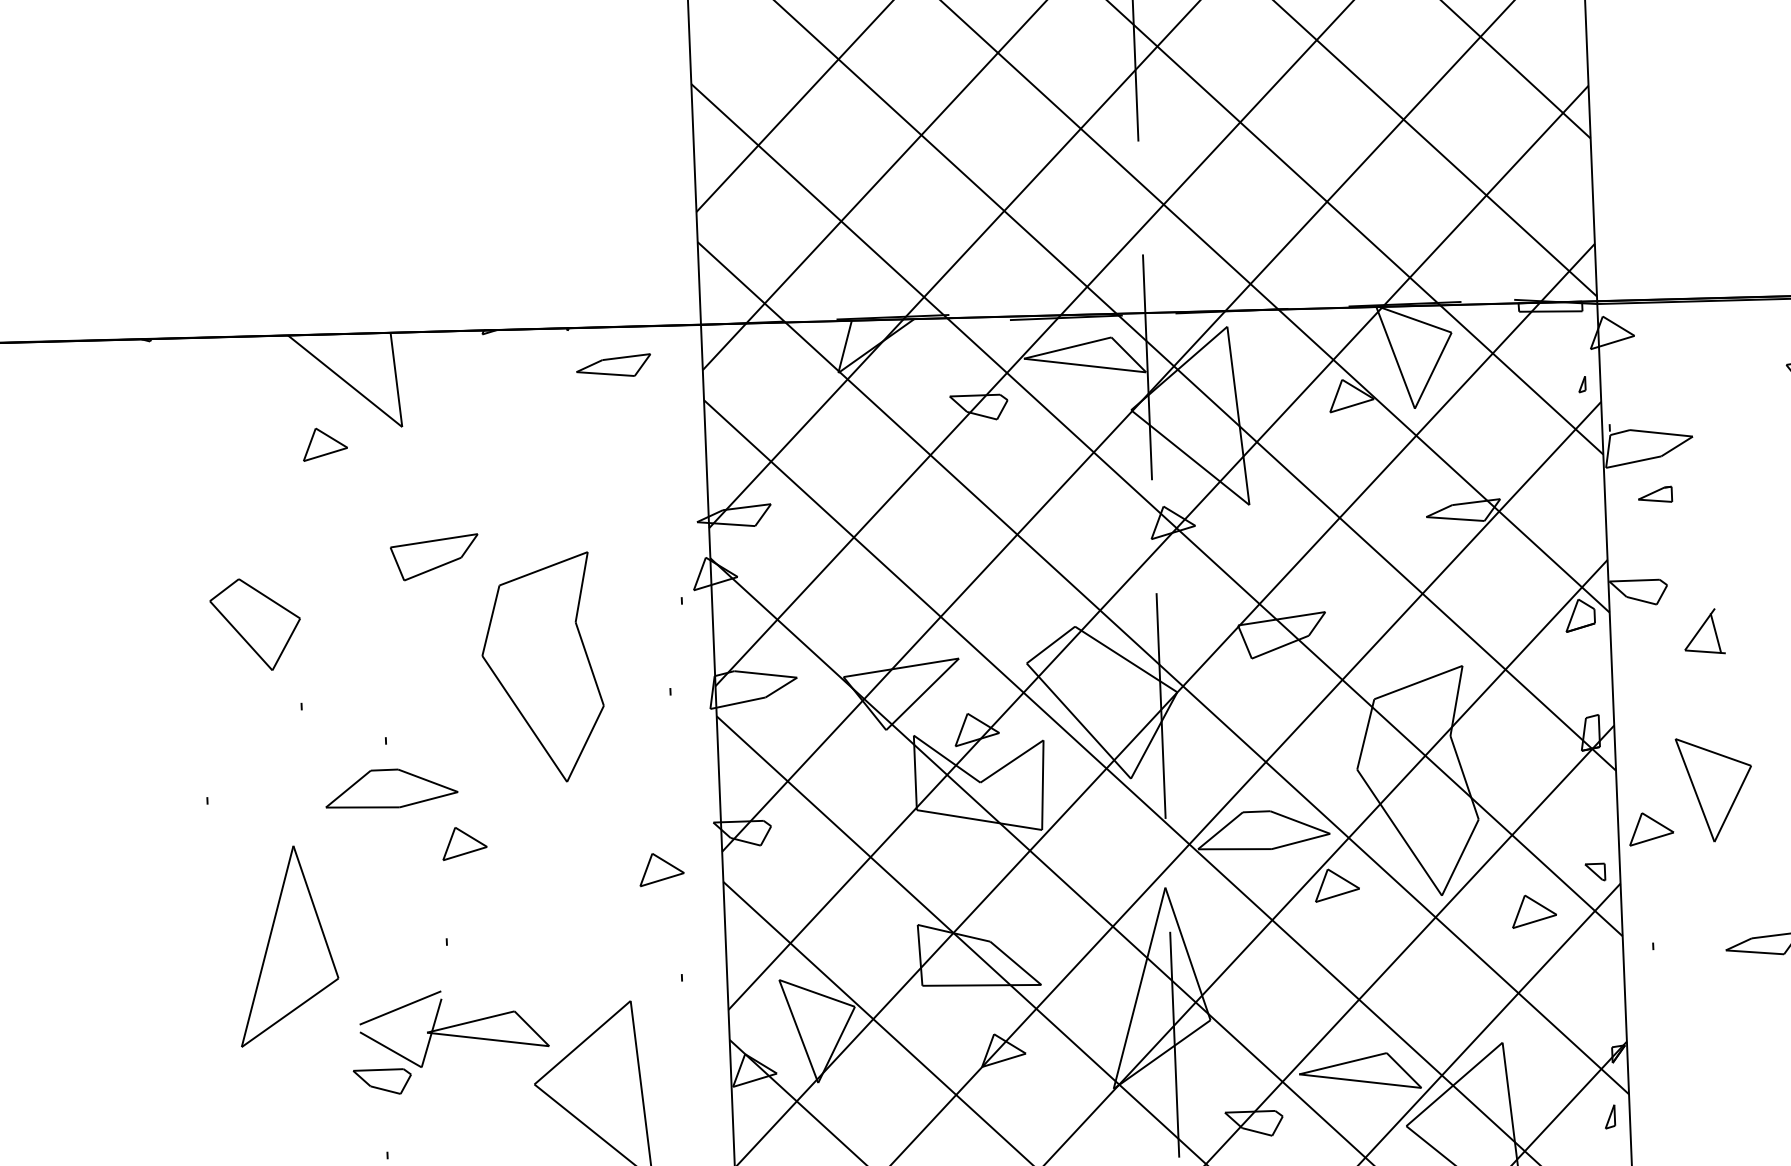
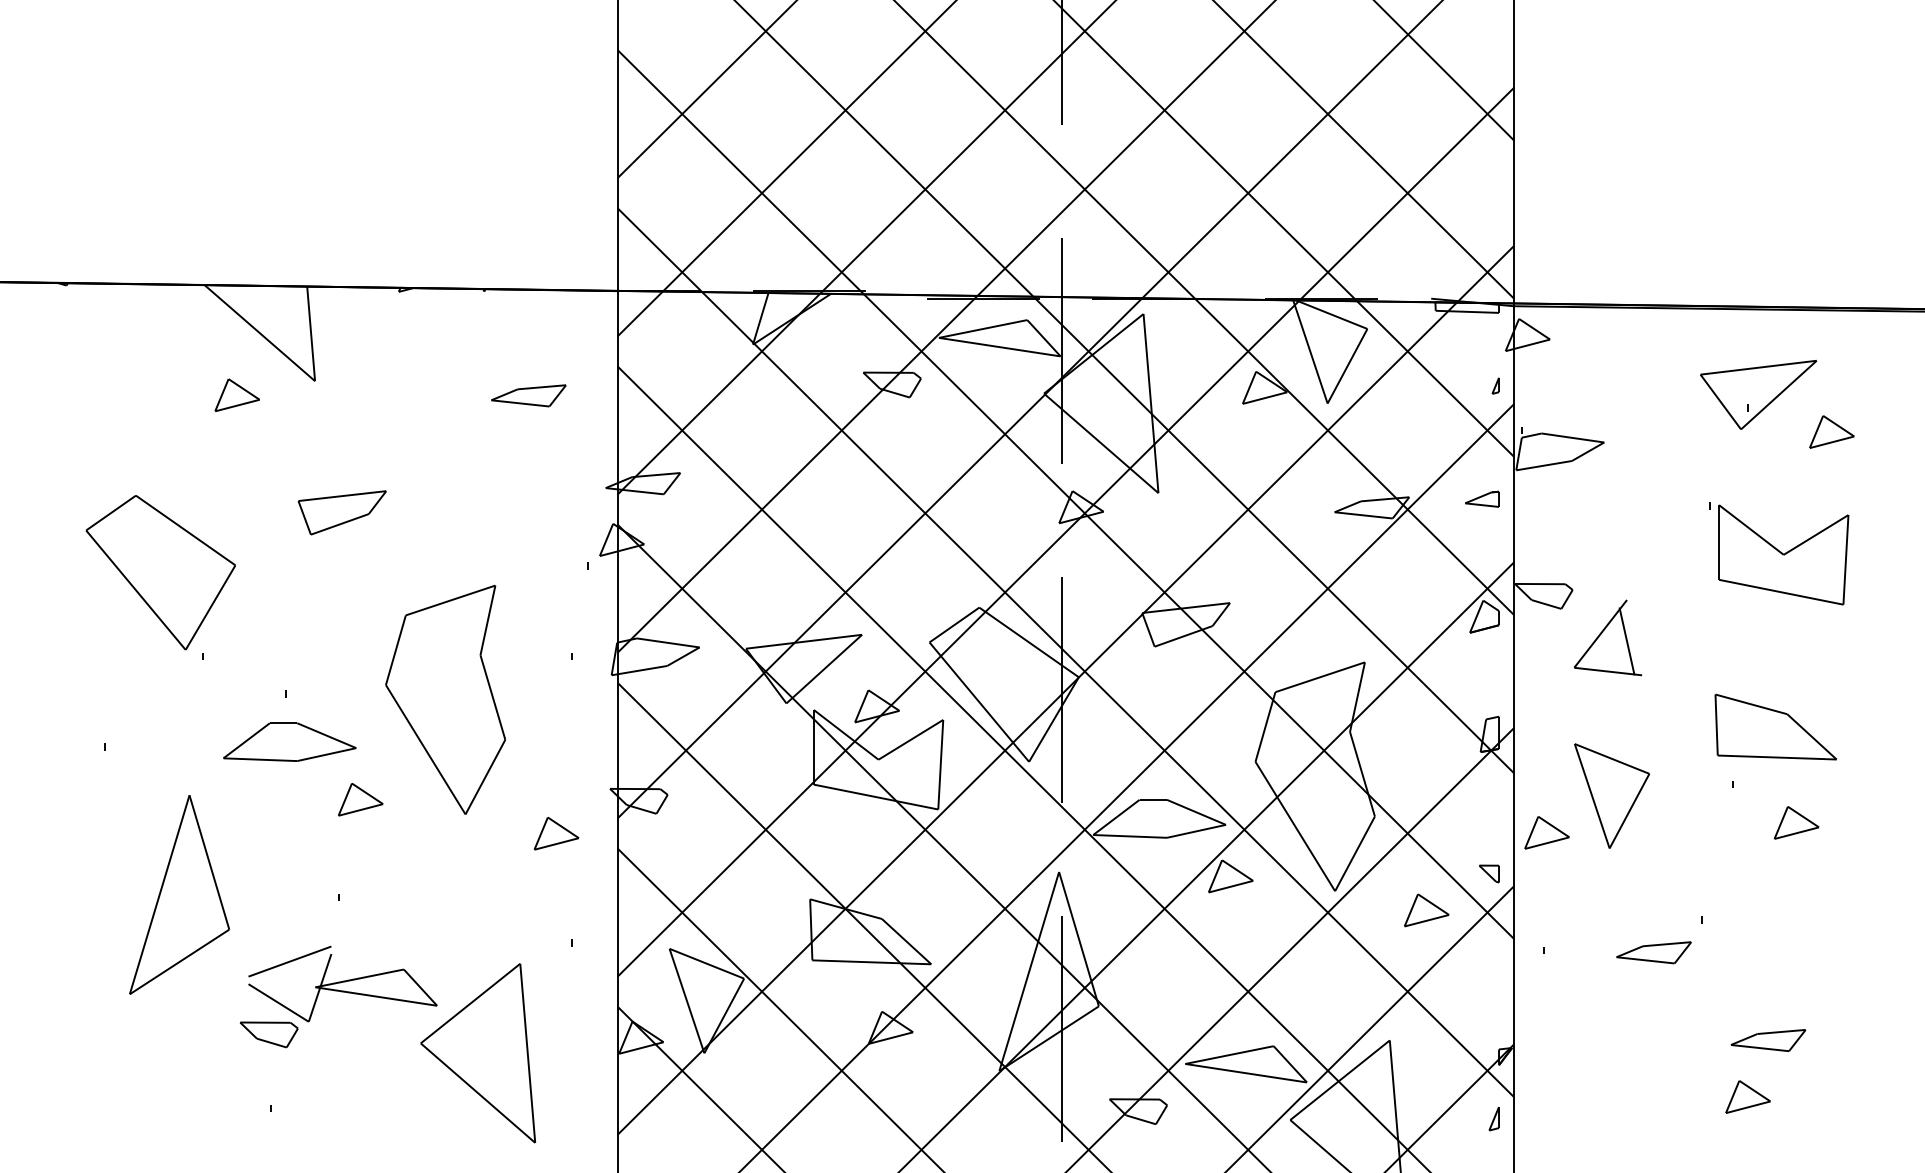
part: (613, 365) -> (528, 395), moved
part: (1655, 494) -> (1482, 498), moved
part: (255, 624) -> (160, 572), size x1.67
part: (1703, 631) -> (1607, 637), size x1.67
part: (542, 667) -> (445, 699), moved

